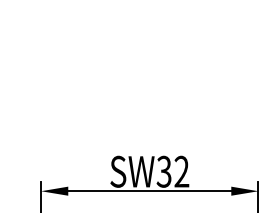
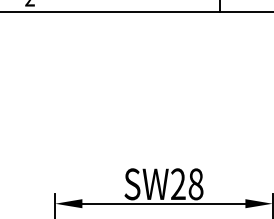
text: (172, 171) -> (186, 184), SW32 -> SW28

